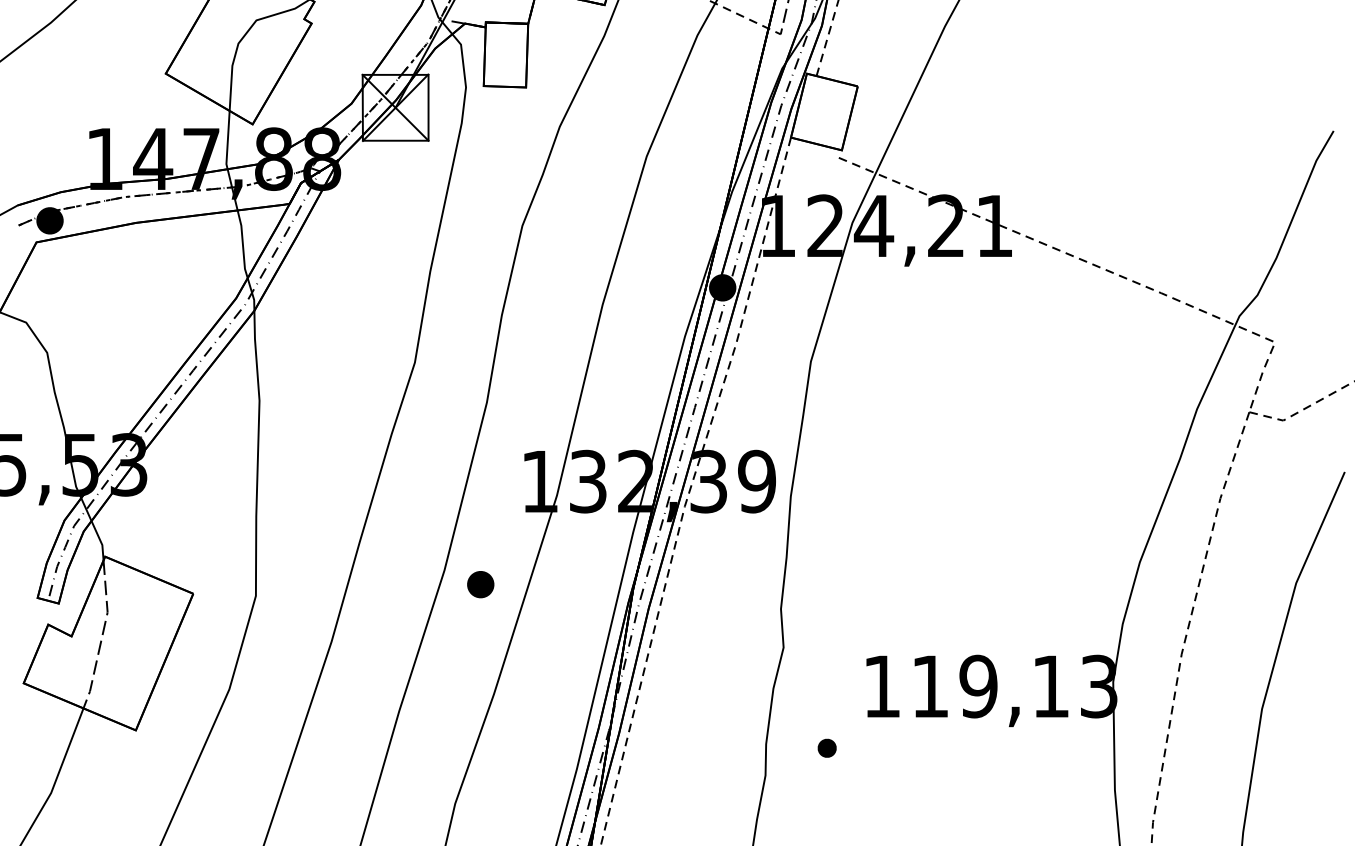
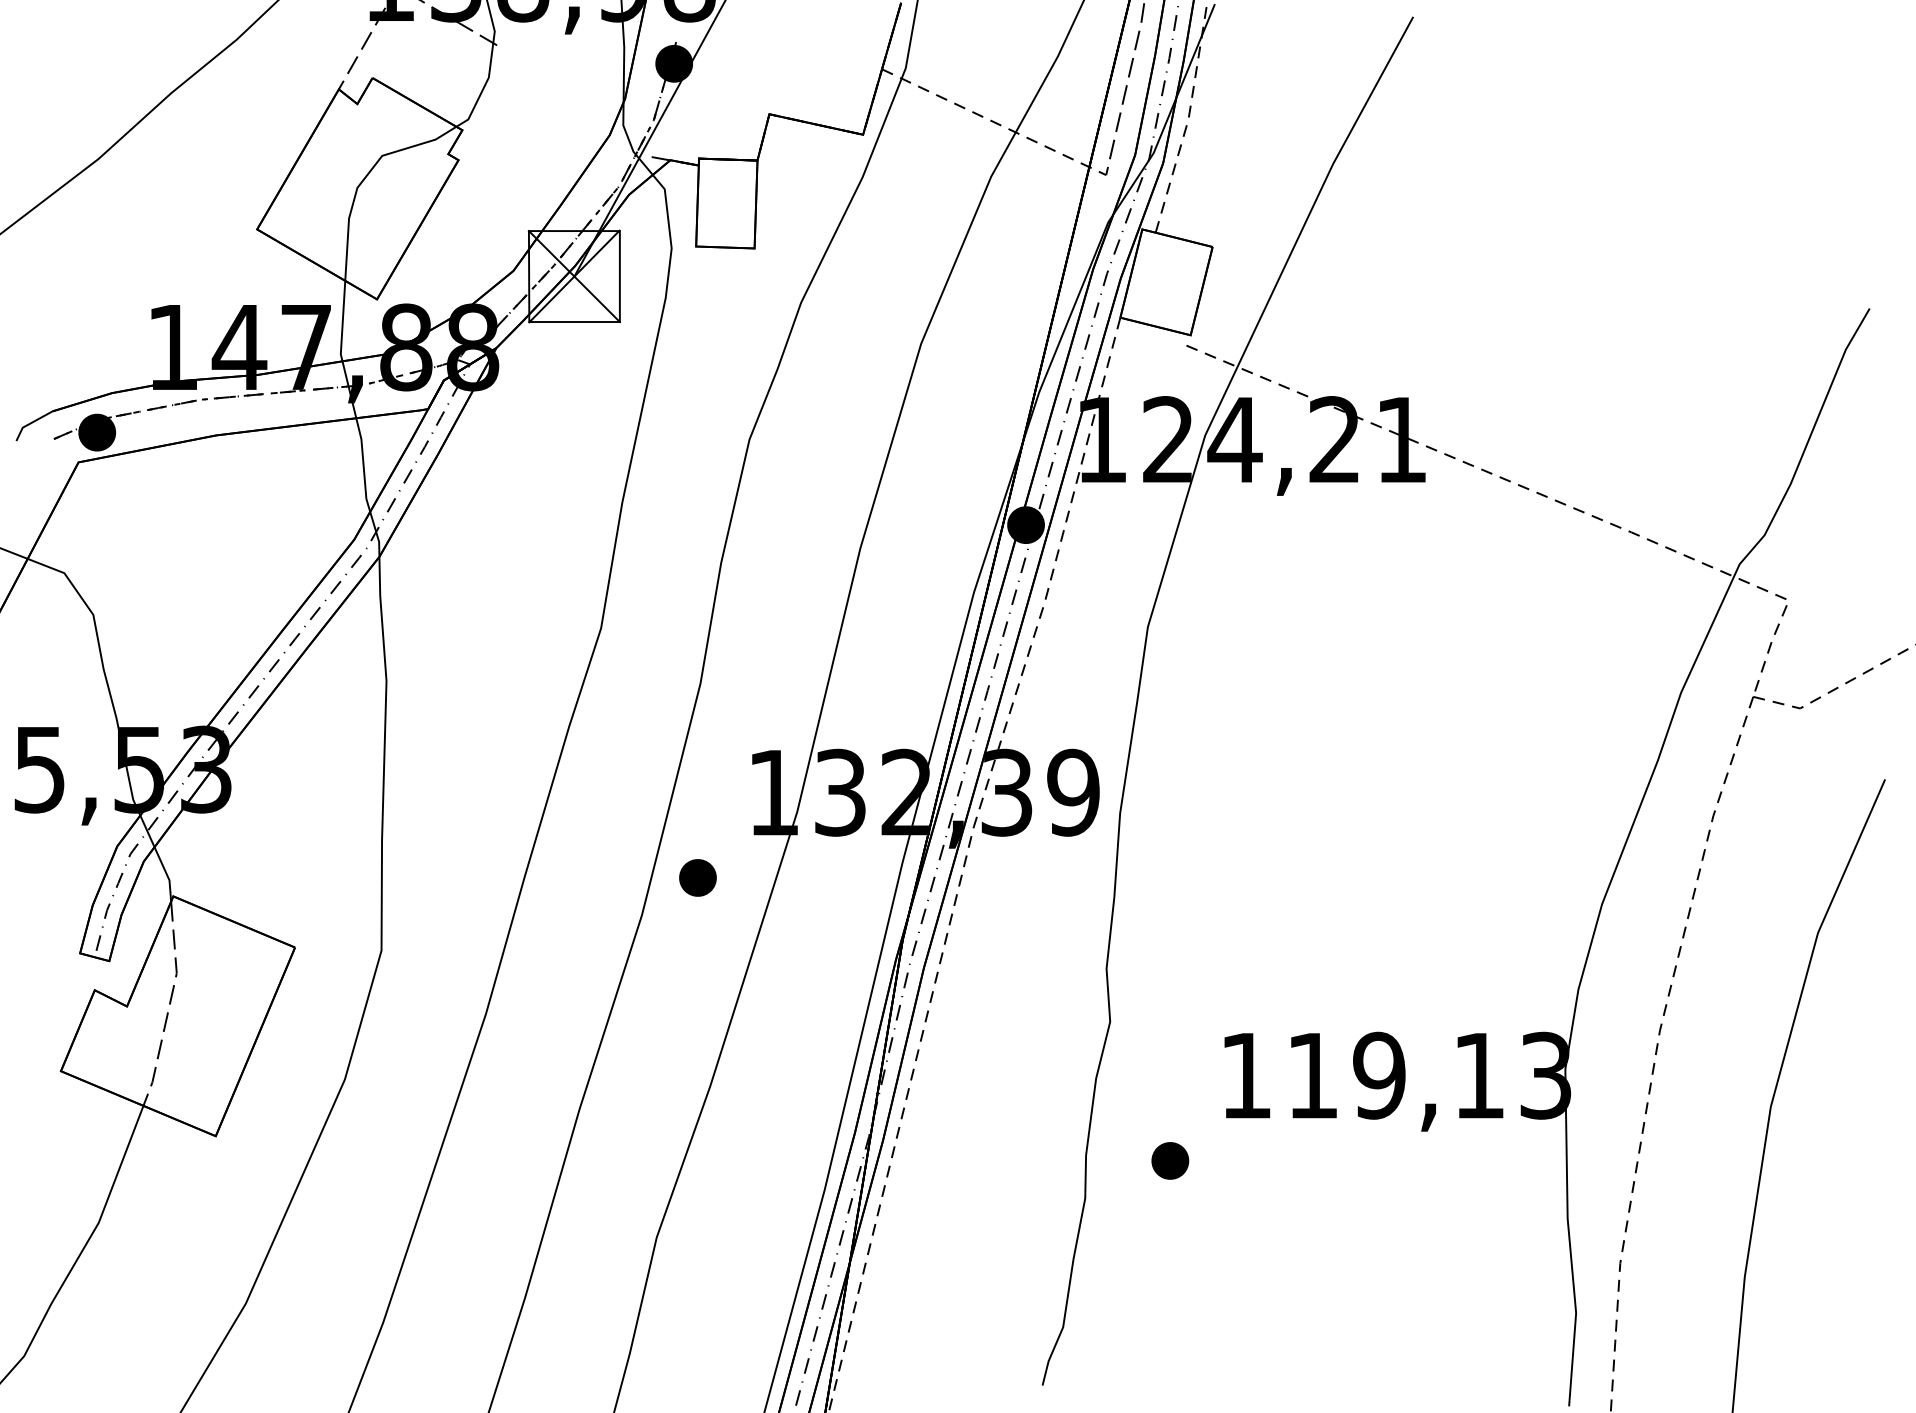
part: (480, 584) -> (697, 877), moved
part: (827, 747) -> (1170, 1160), size x1.43

